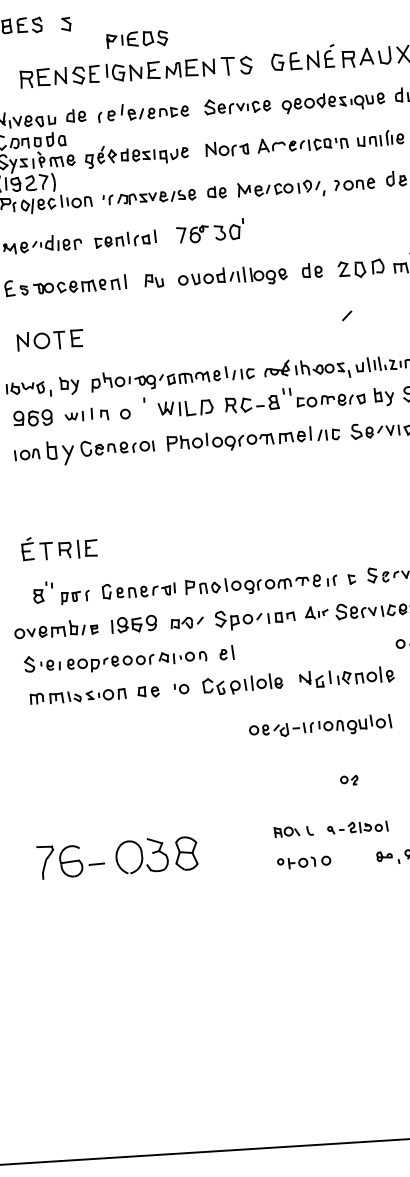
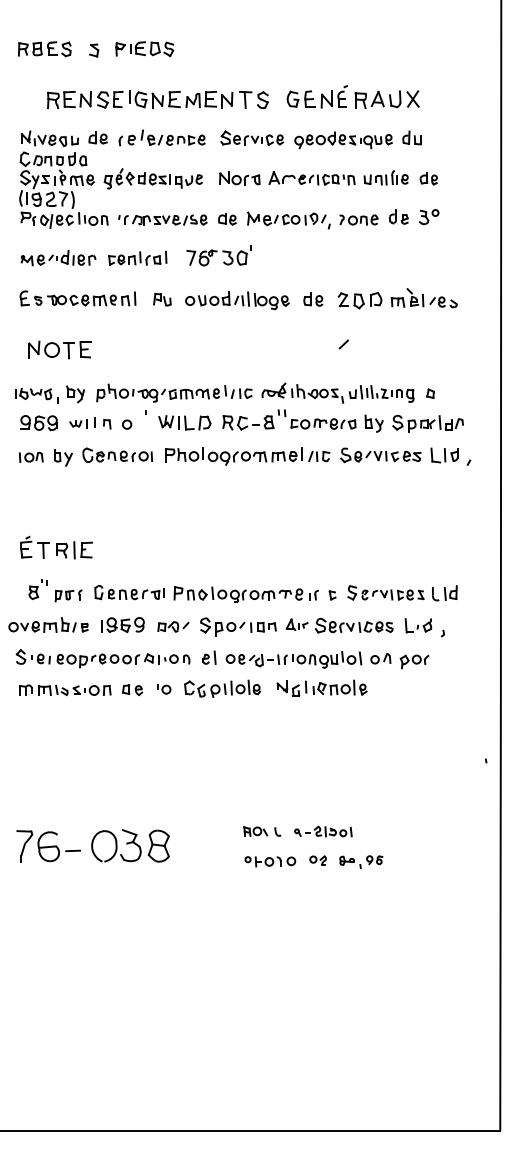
part: (136, 39) -> (144, 49), moved
part: (60, 452) -> (63, 457), size x0.71
part: (320, 726) -> (293, 659), moved
part: (348, 780) -> (317, 860), moved

